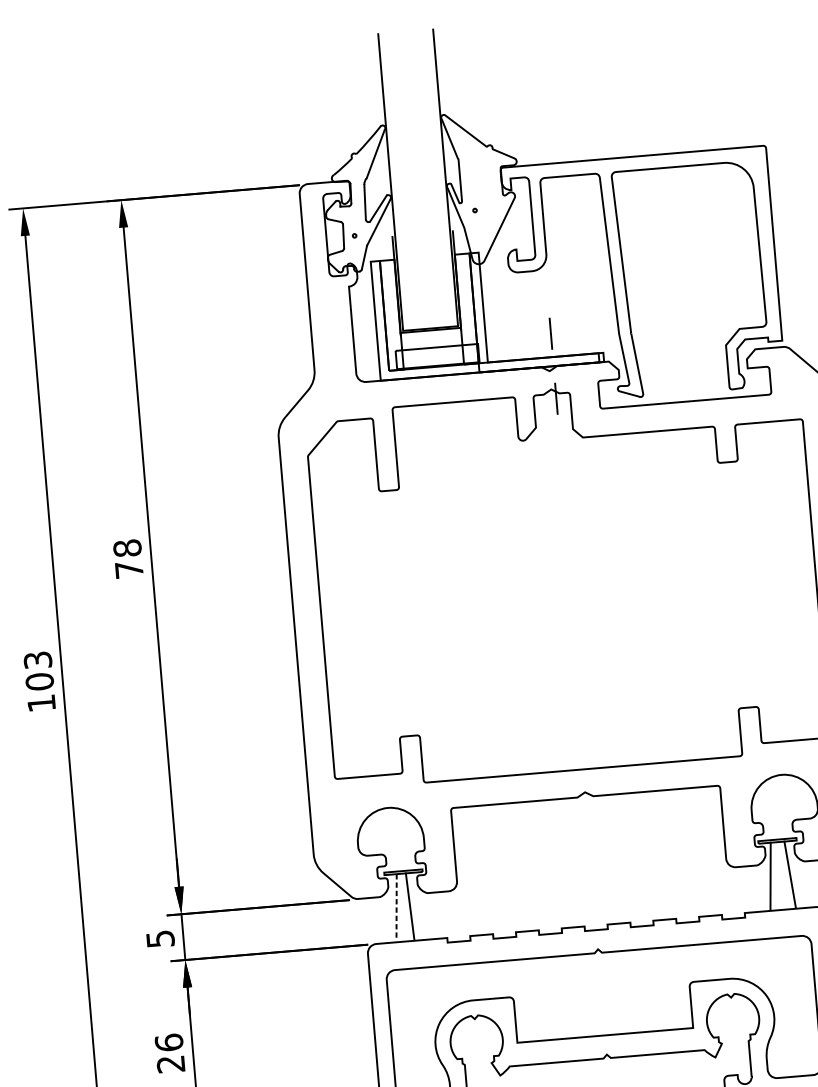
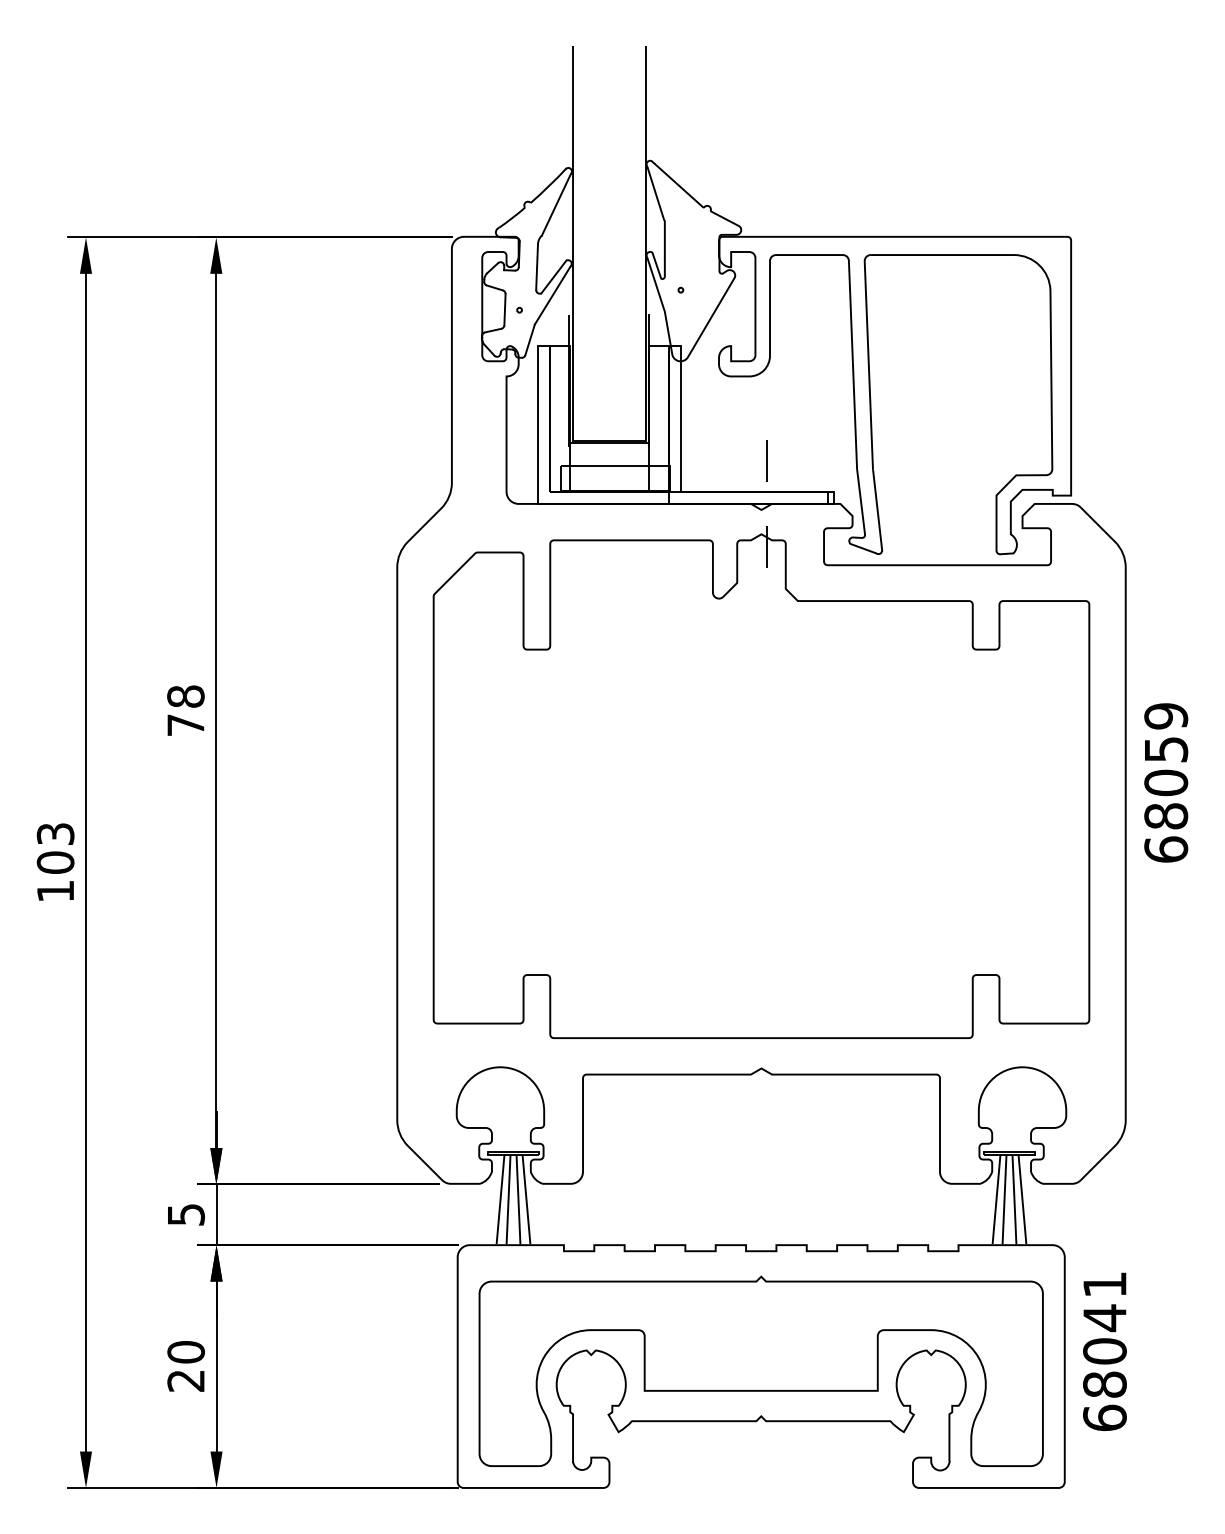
line: (776, 875) -> (1004, 1199), added
line: (784, 875) -> (1014, 1199), added
line: (416, 905) -> (526, 1199), added
line: (396, 907) -> (500, 1199), dashed -> solid
line: (402, 907) -> (508, 1199), added
text: (168, 1042) -> (185, 1351), 26 -> 20

